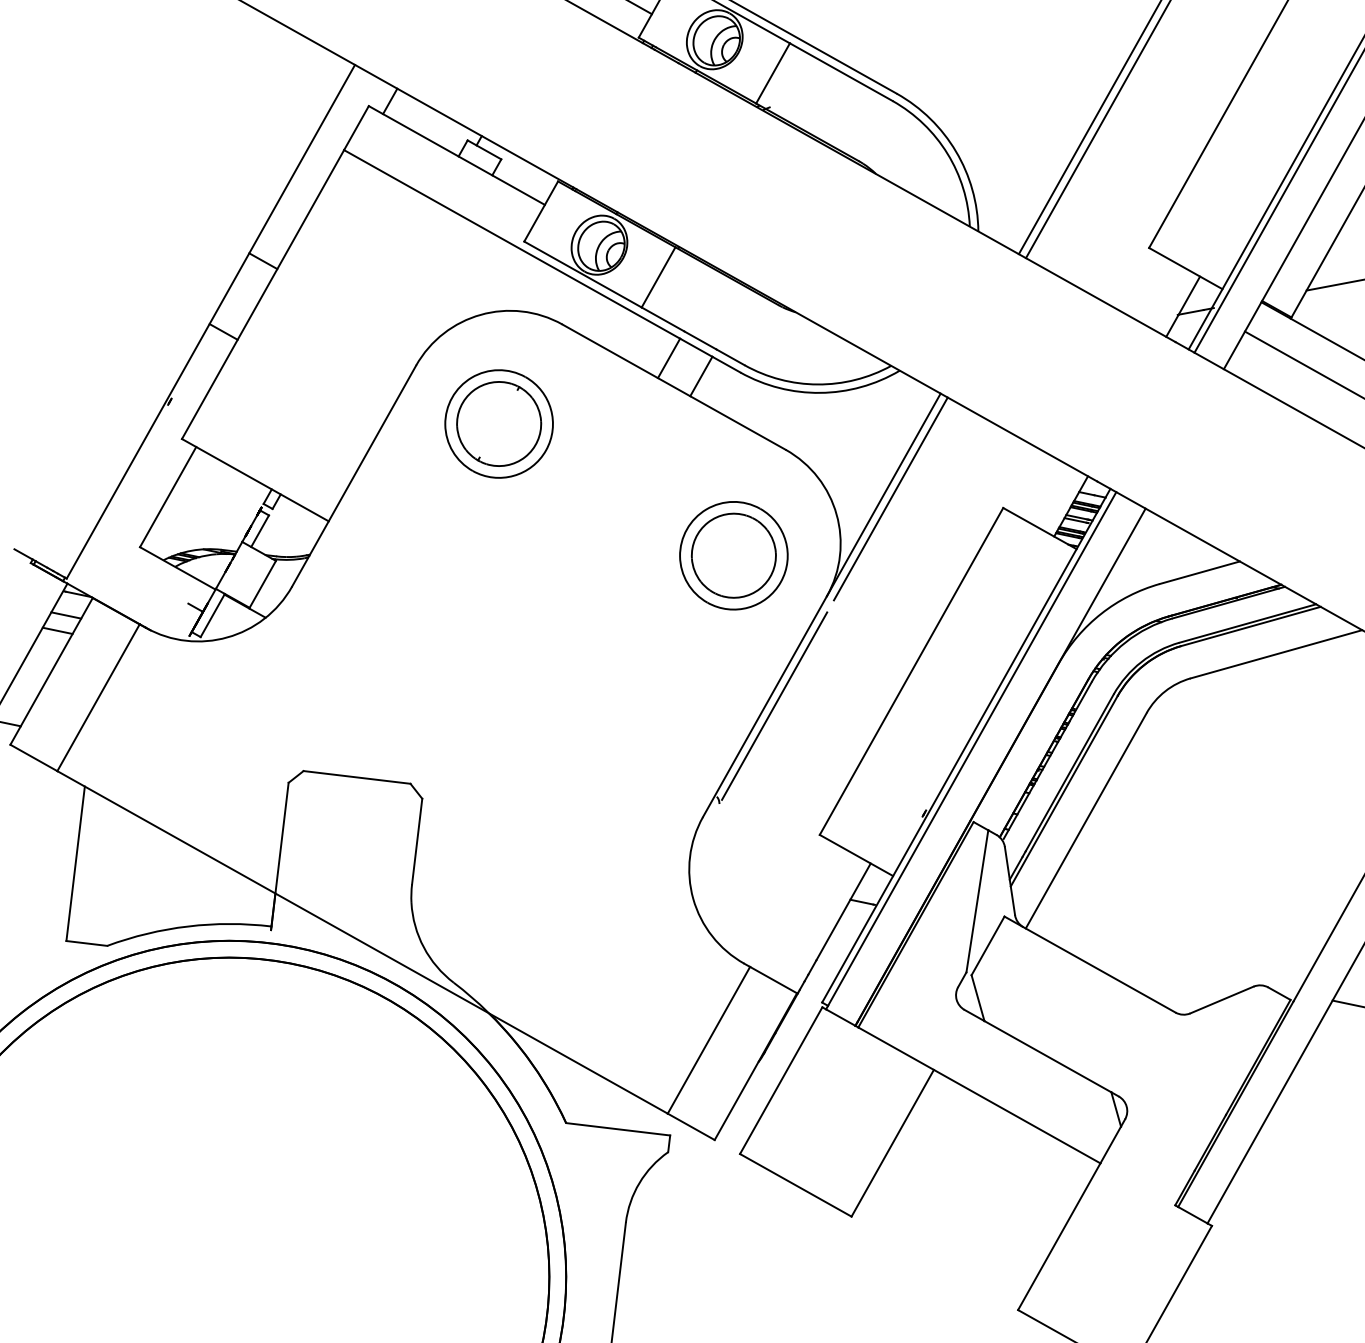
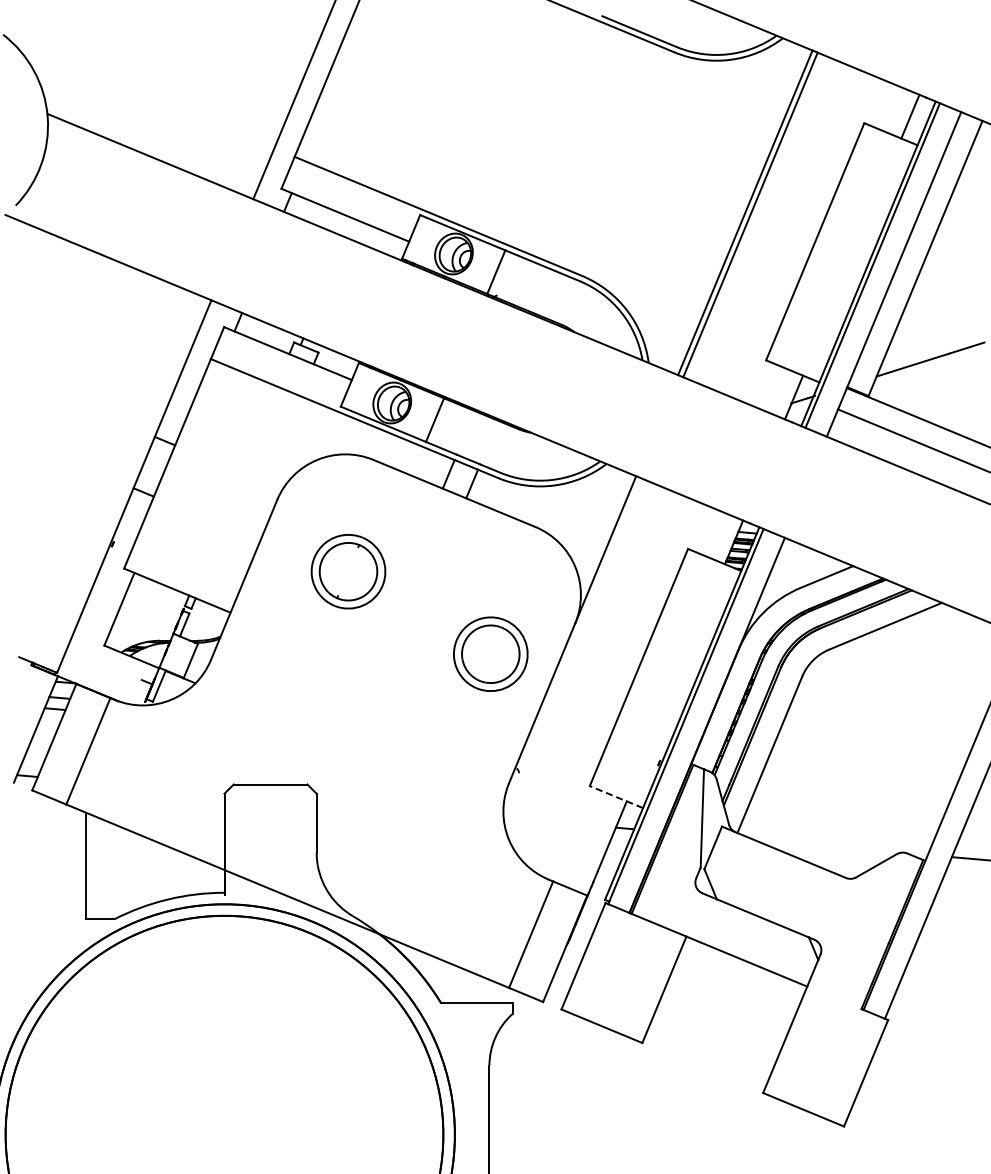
part: (499, 423) -> (348, 571), moved
line: (890, 498) -> (610, 551), removed
part: (733, 554) -> (490, 653), moved
line: (774, 706) -> (548, 702), removed
line: (856, 856) -> (616, 797), solid -> dashed

